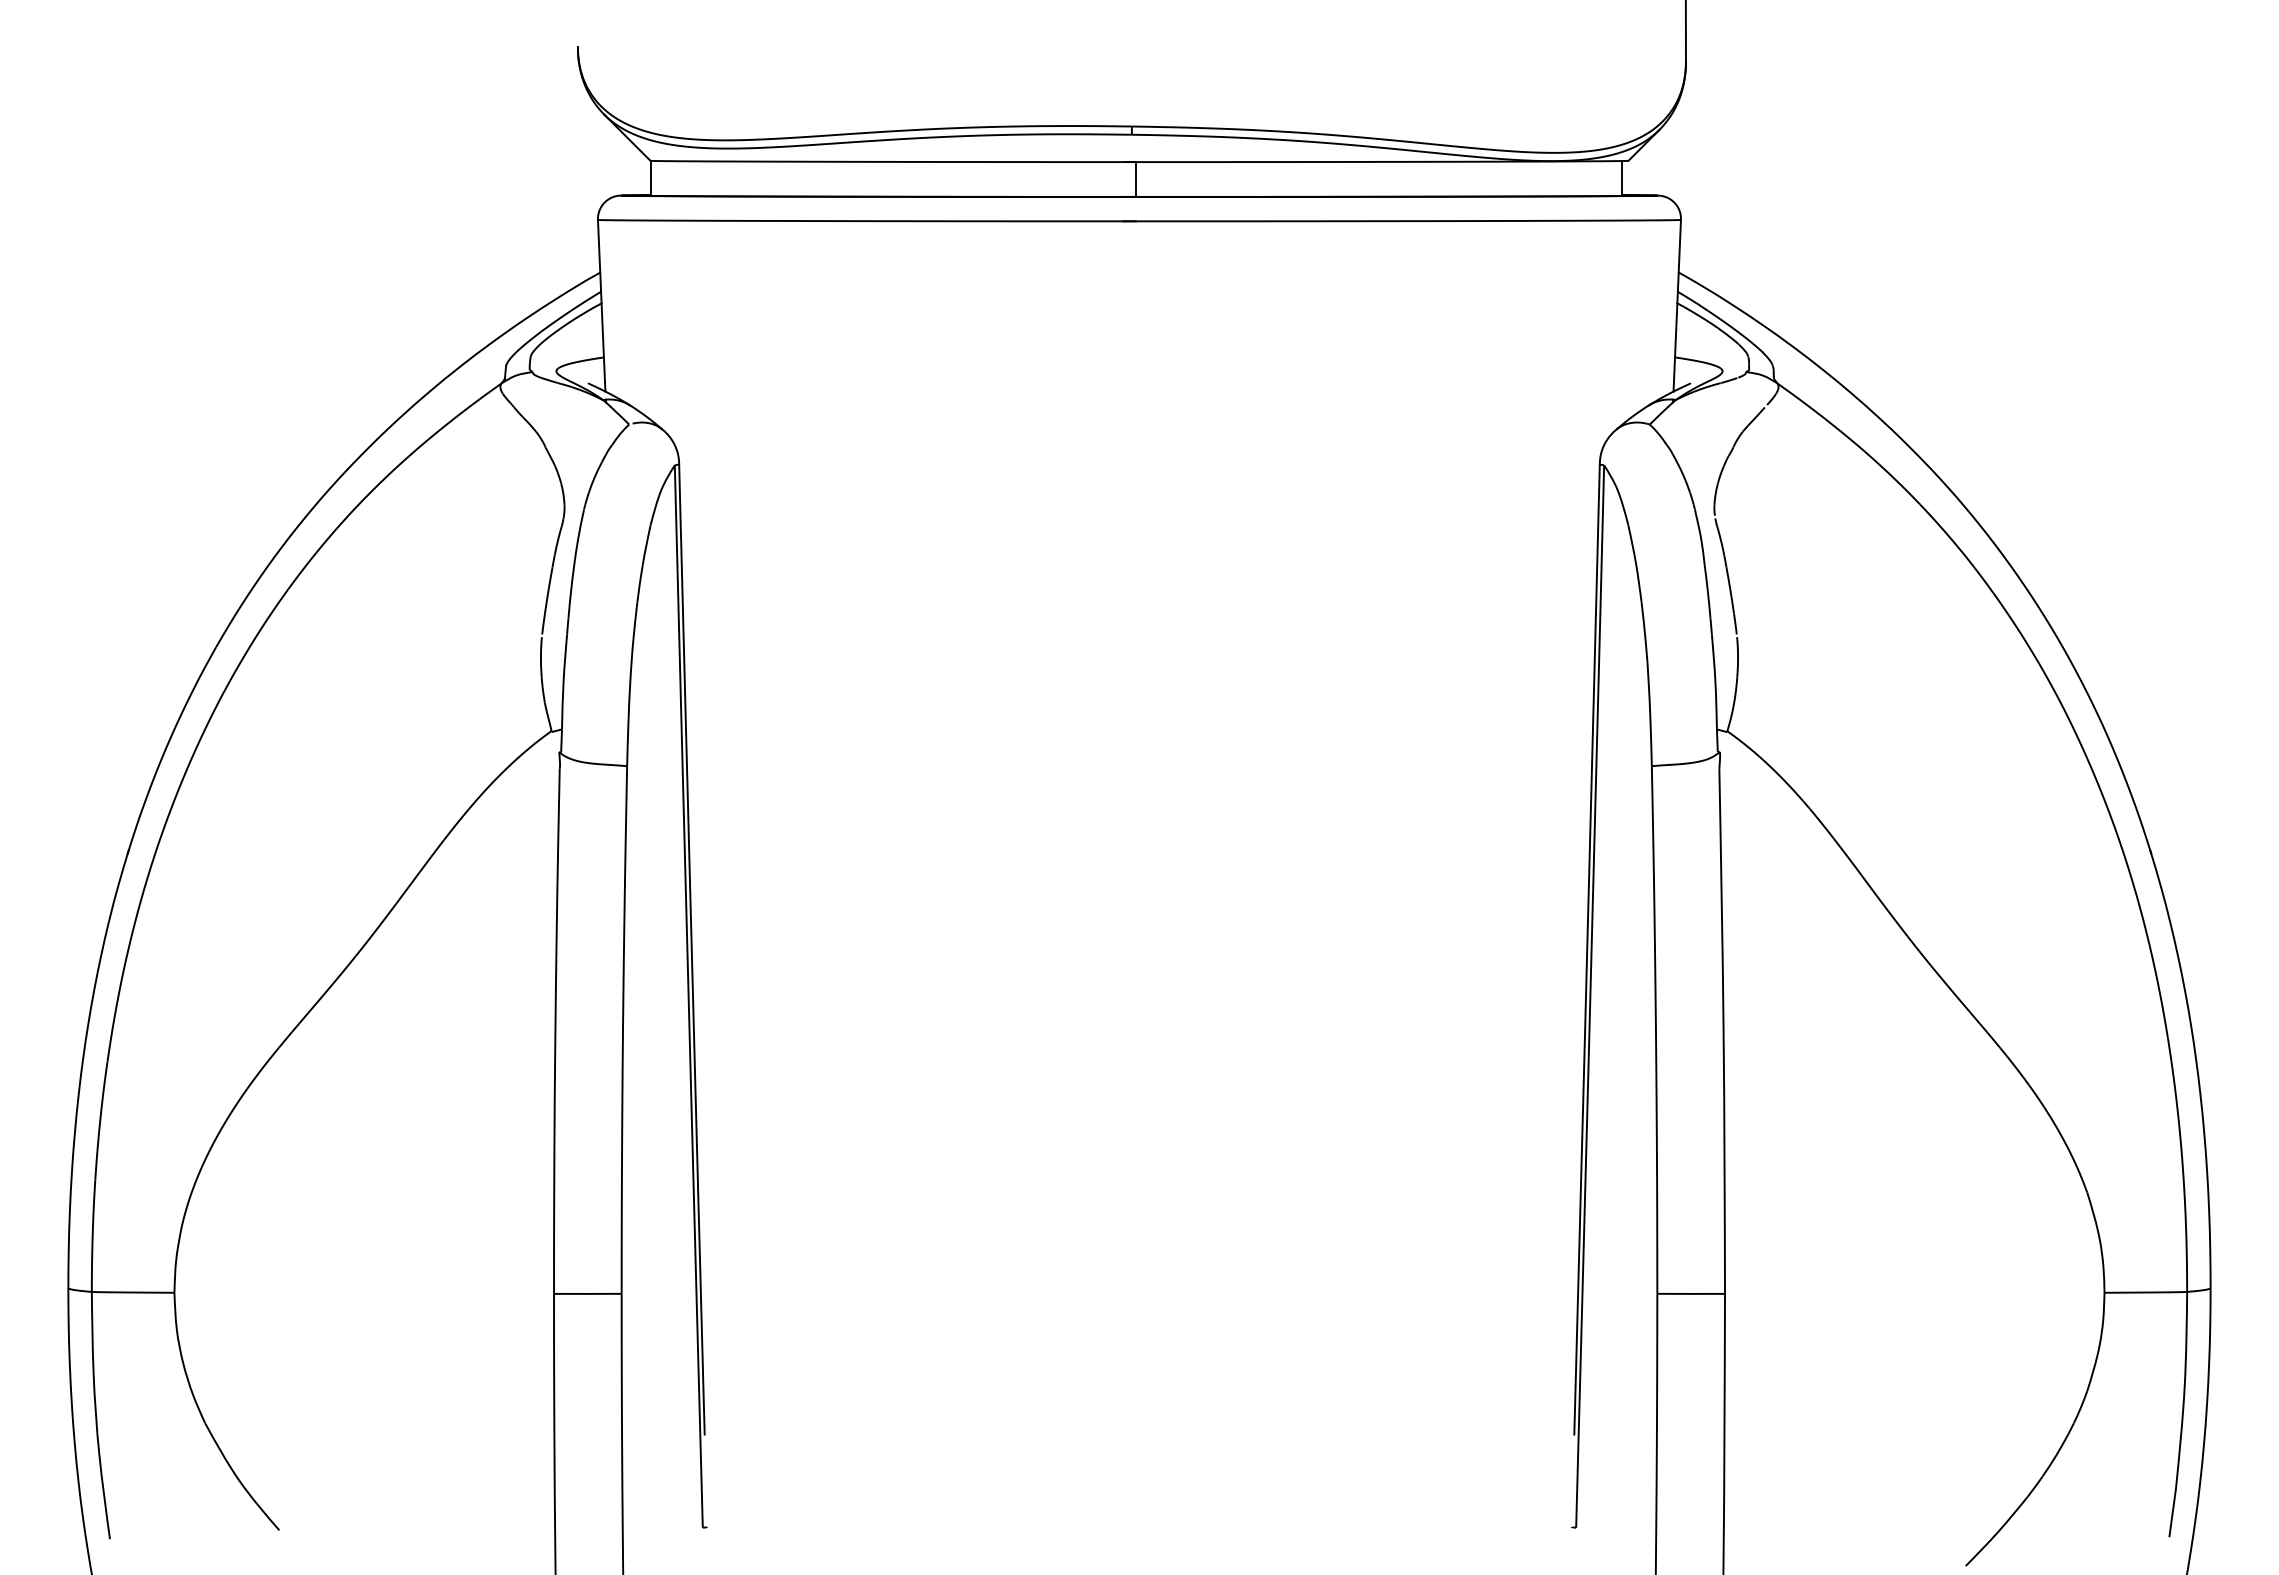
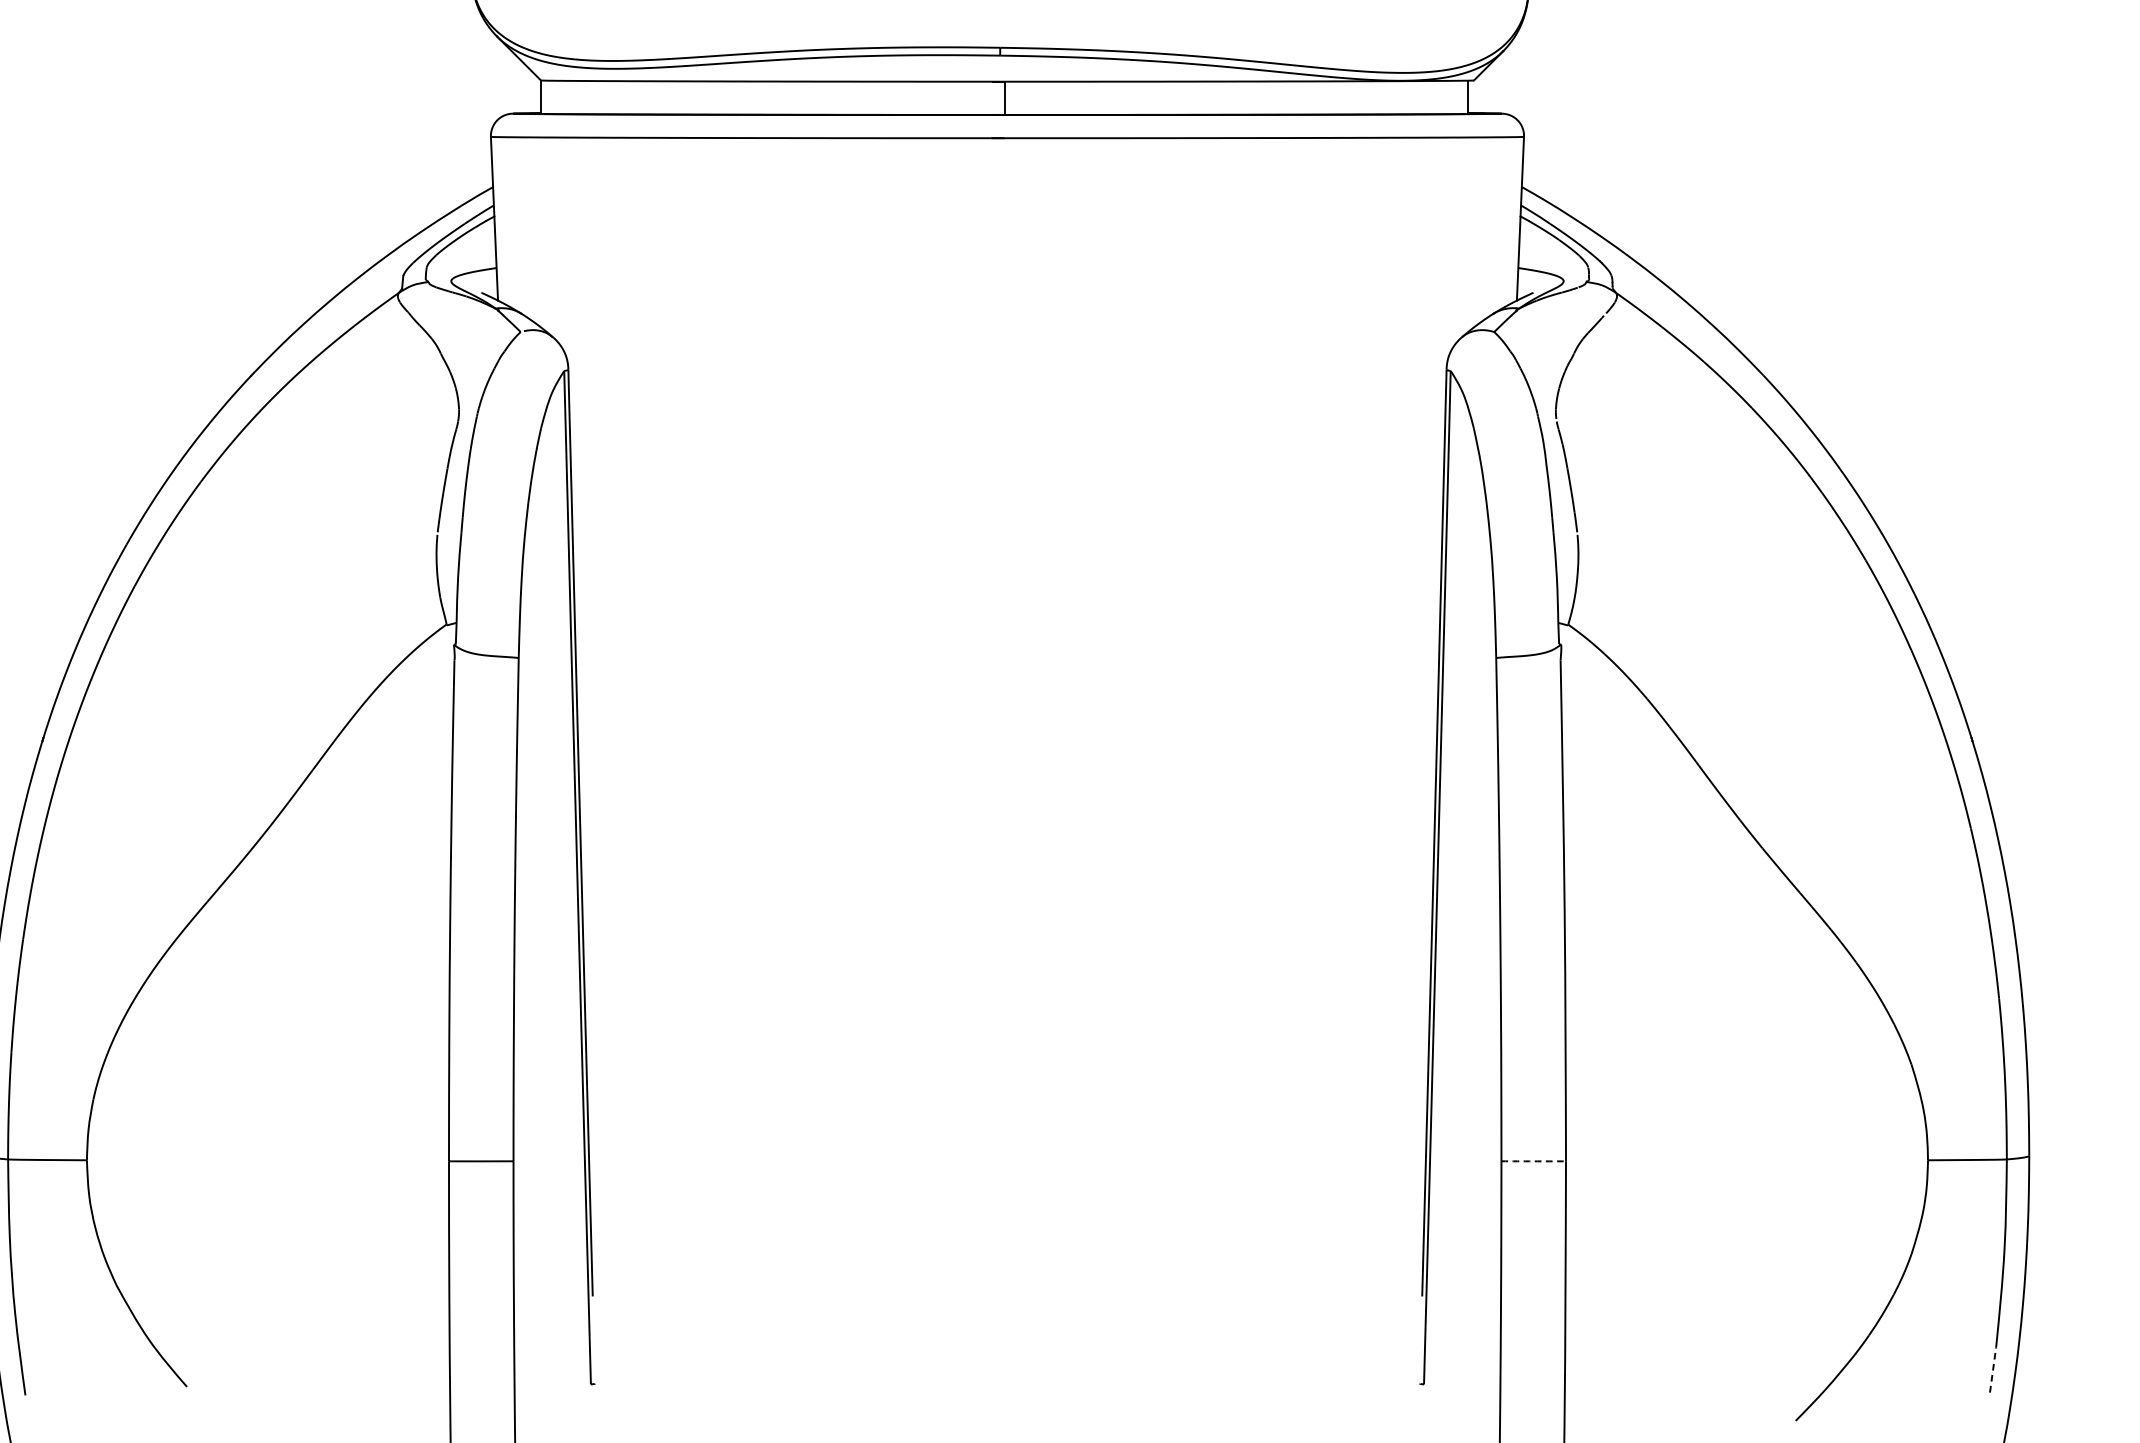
arc: (1691, 1293) -> (1534, 1160), solid -> dashed
line: (2172, 1512) -> (1992, 1369), solid -> dashed

